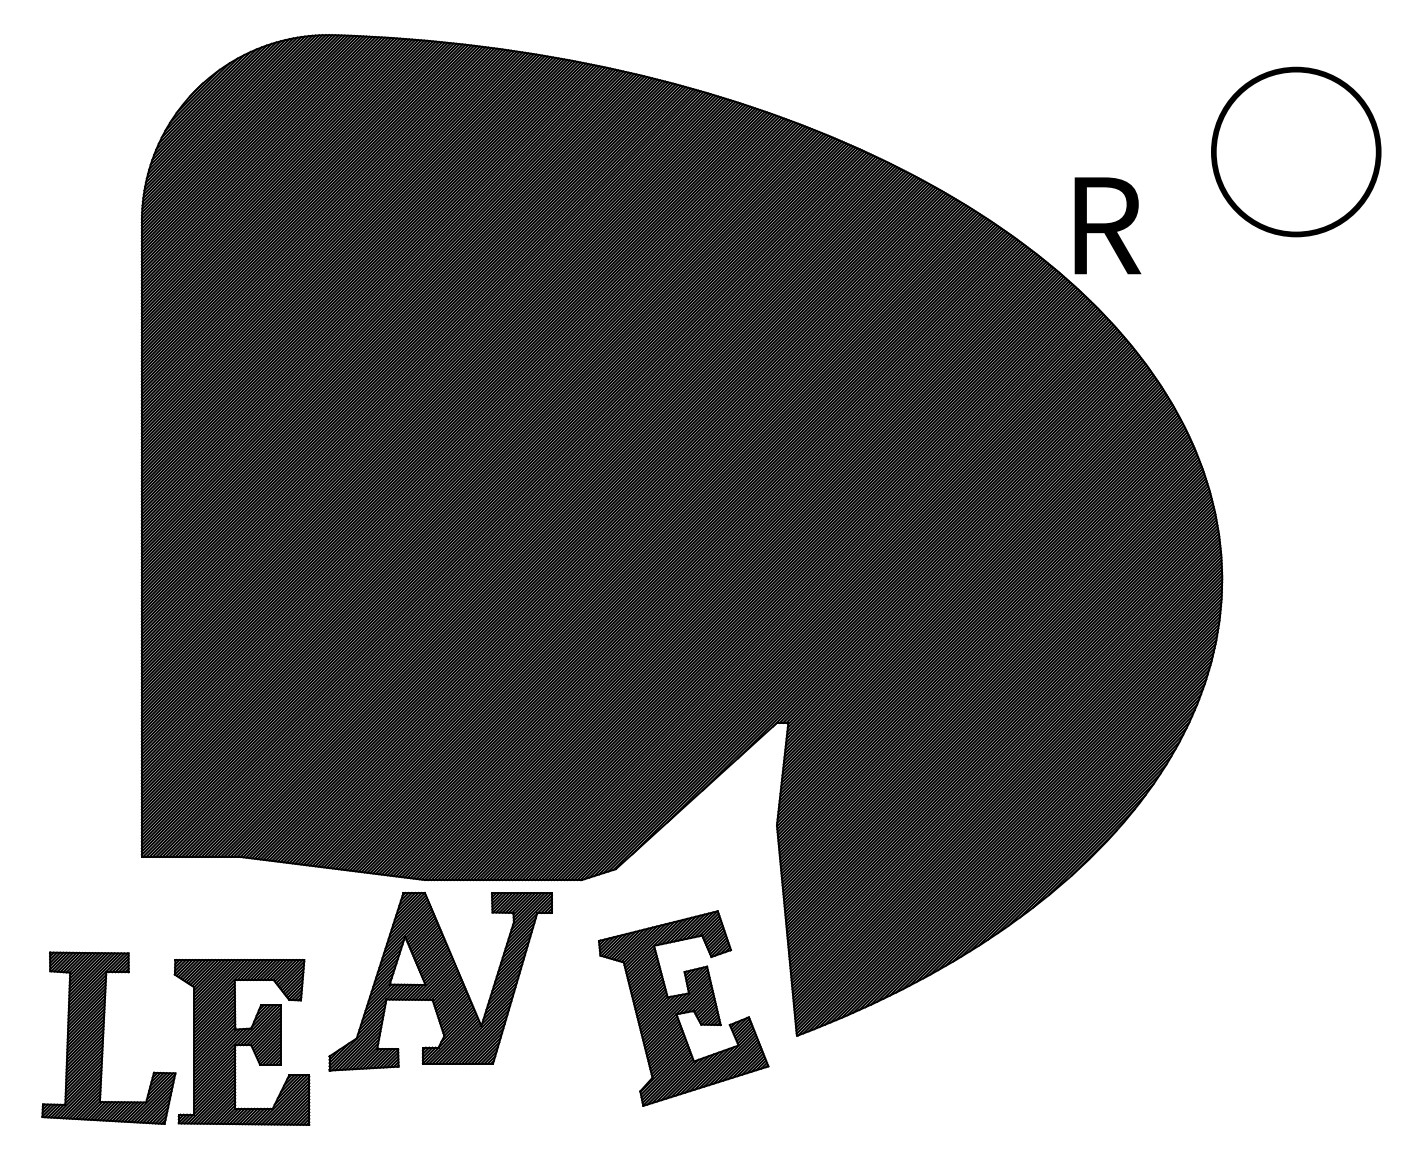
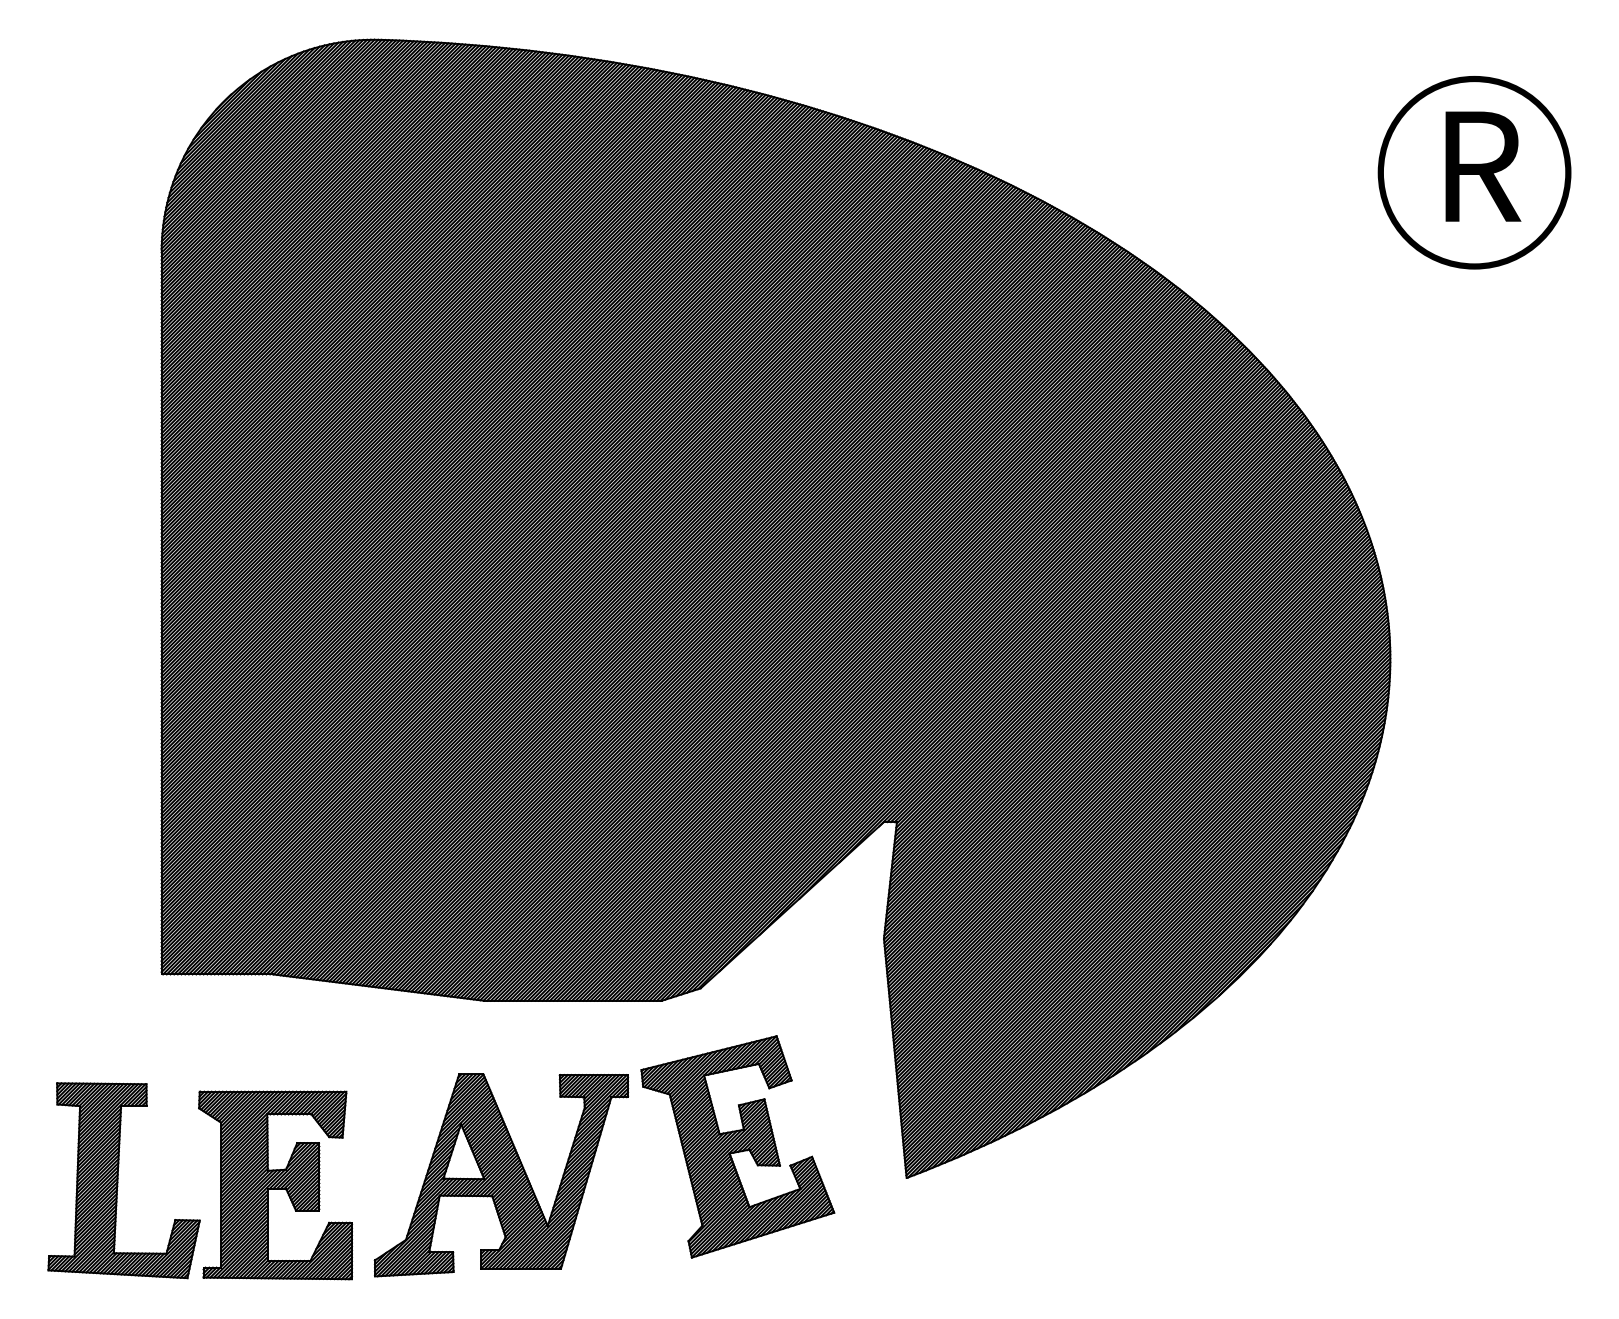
text: (1108, 225) -> (1483, 166), moved
part: (440, 981) -> (501, 1175), moved
part: (683, 1008) -> (737, 1146), moved

